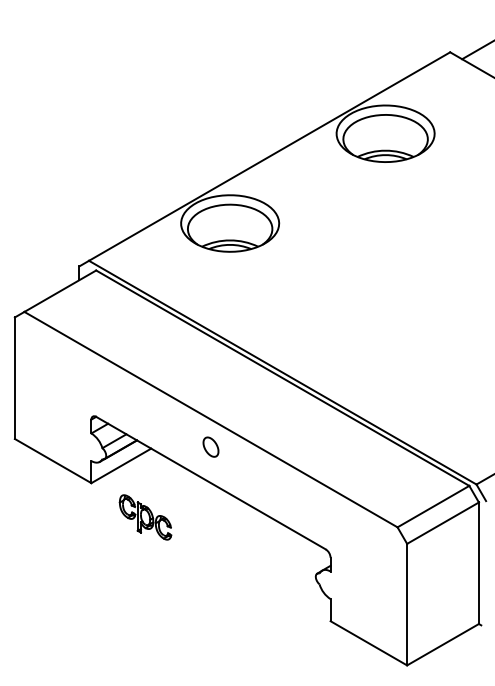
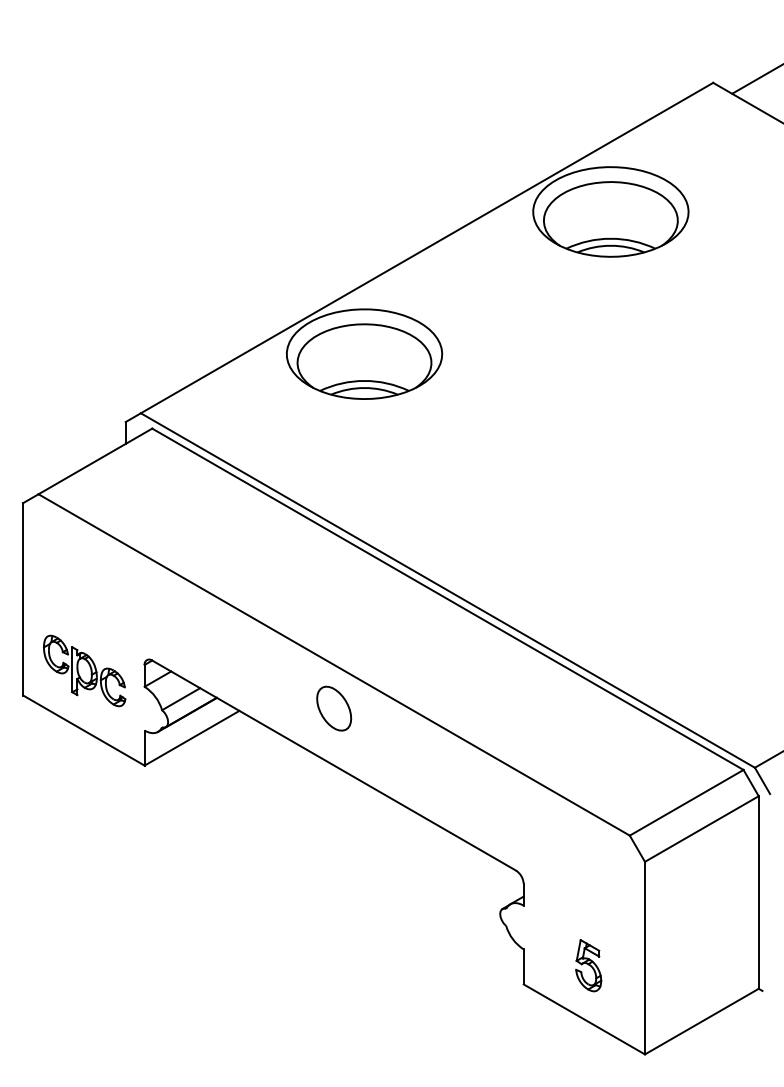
part: (210, 446) -> (333, 707), size x1.43
part: (145, 517) -> (84, 671), moved
part: (371, 609) -> (588, 965), added

